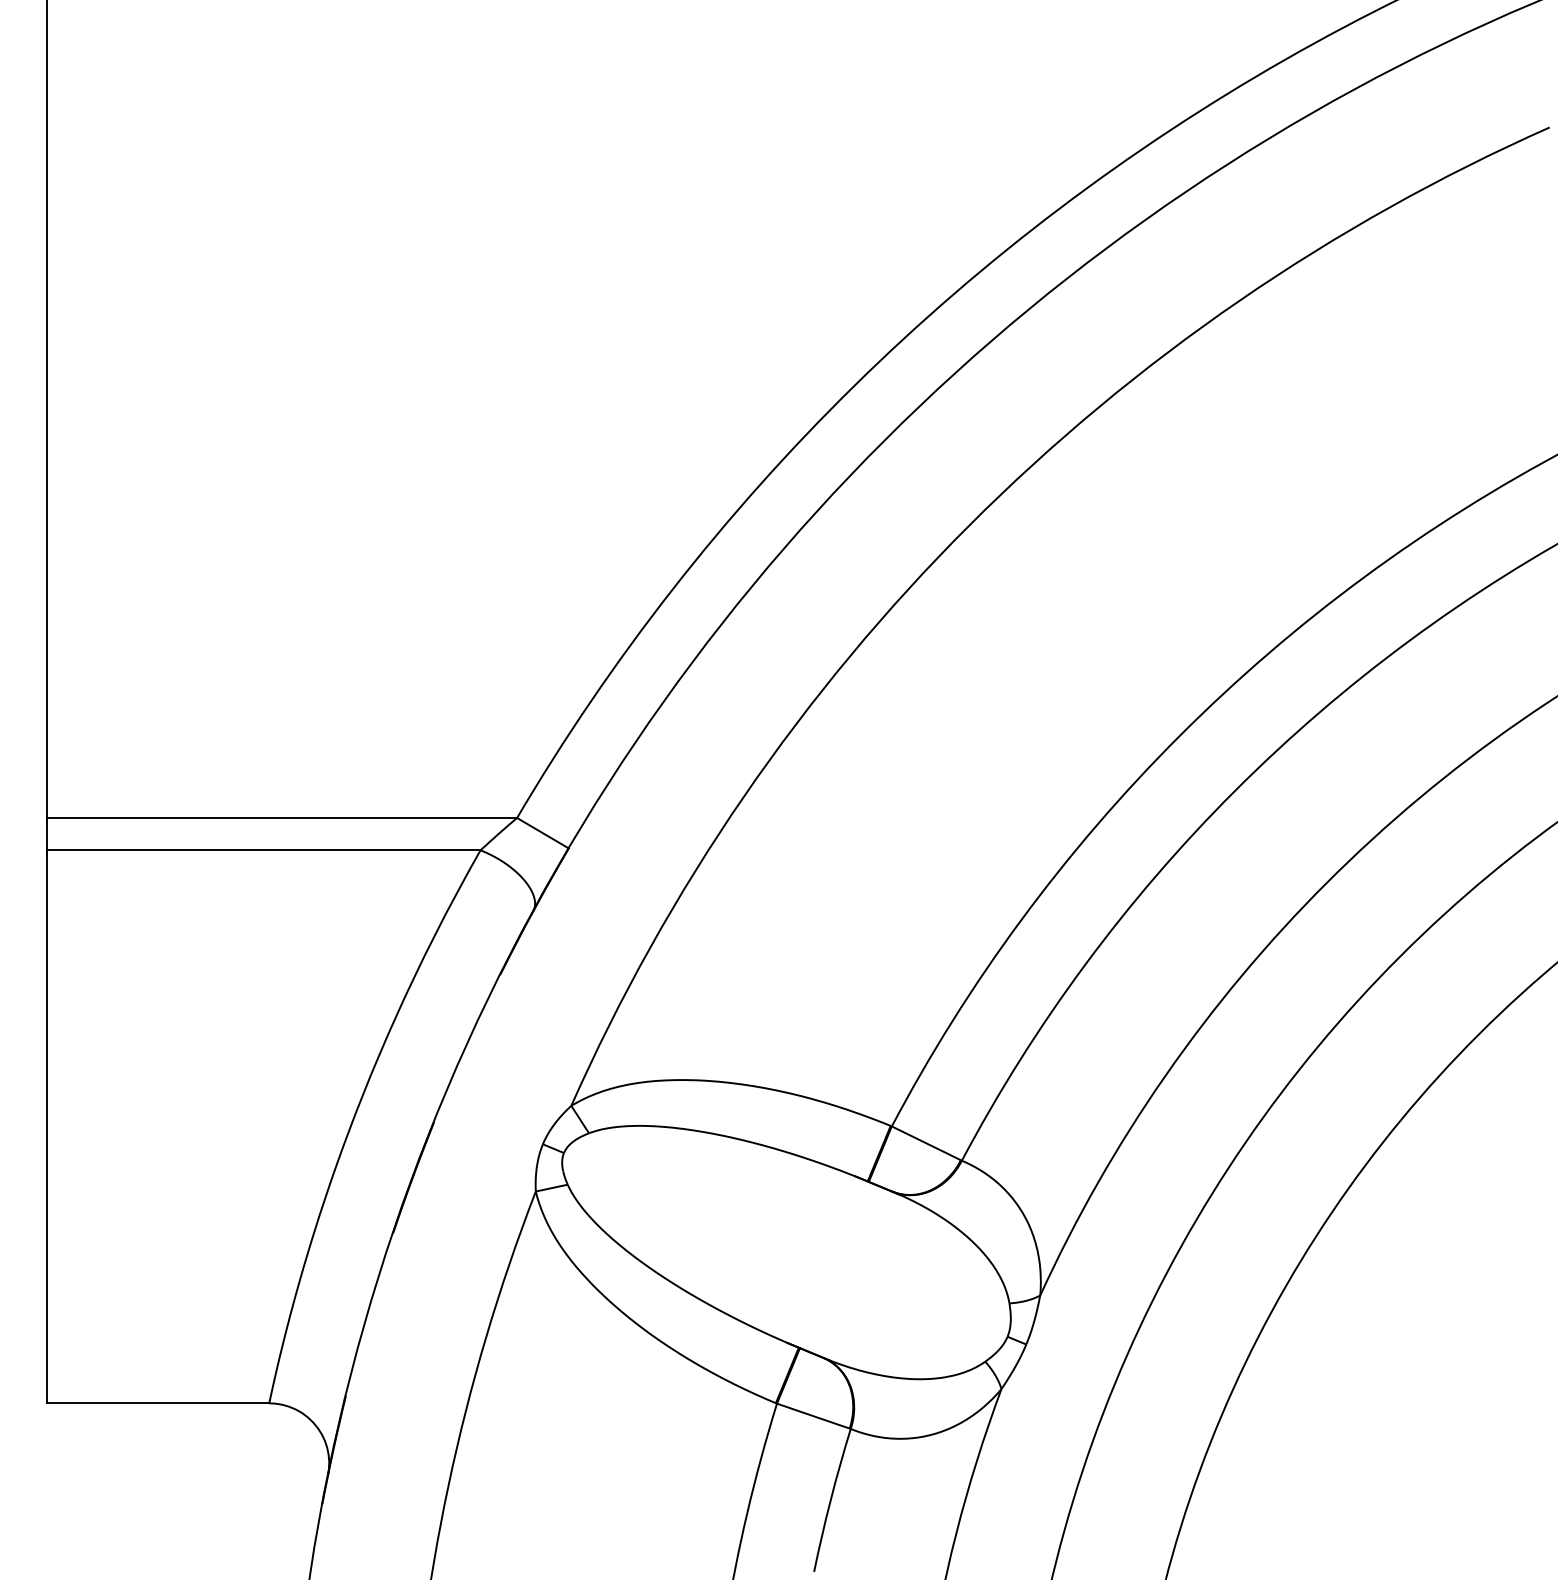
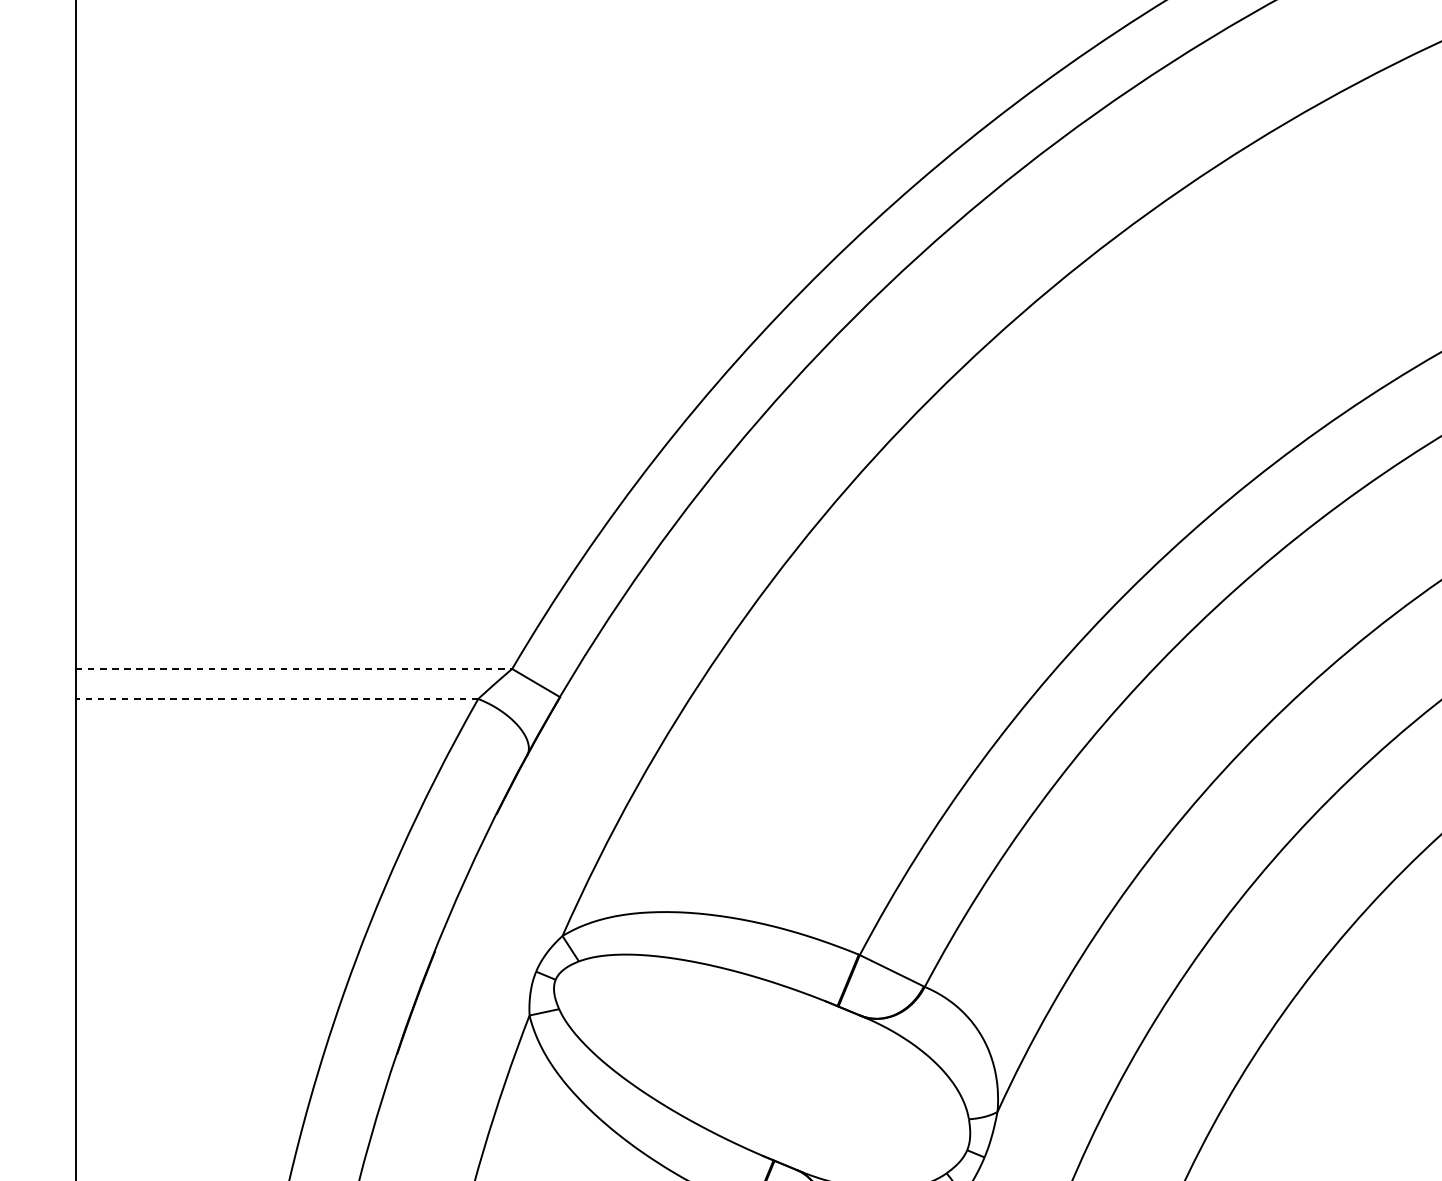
line: (282, 817) -> (294, 668), solid -> dashed
line: (263, 850) -> (276, 699), solid -> dashed

